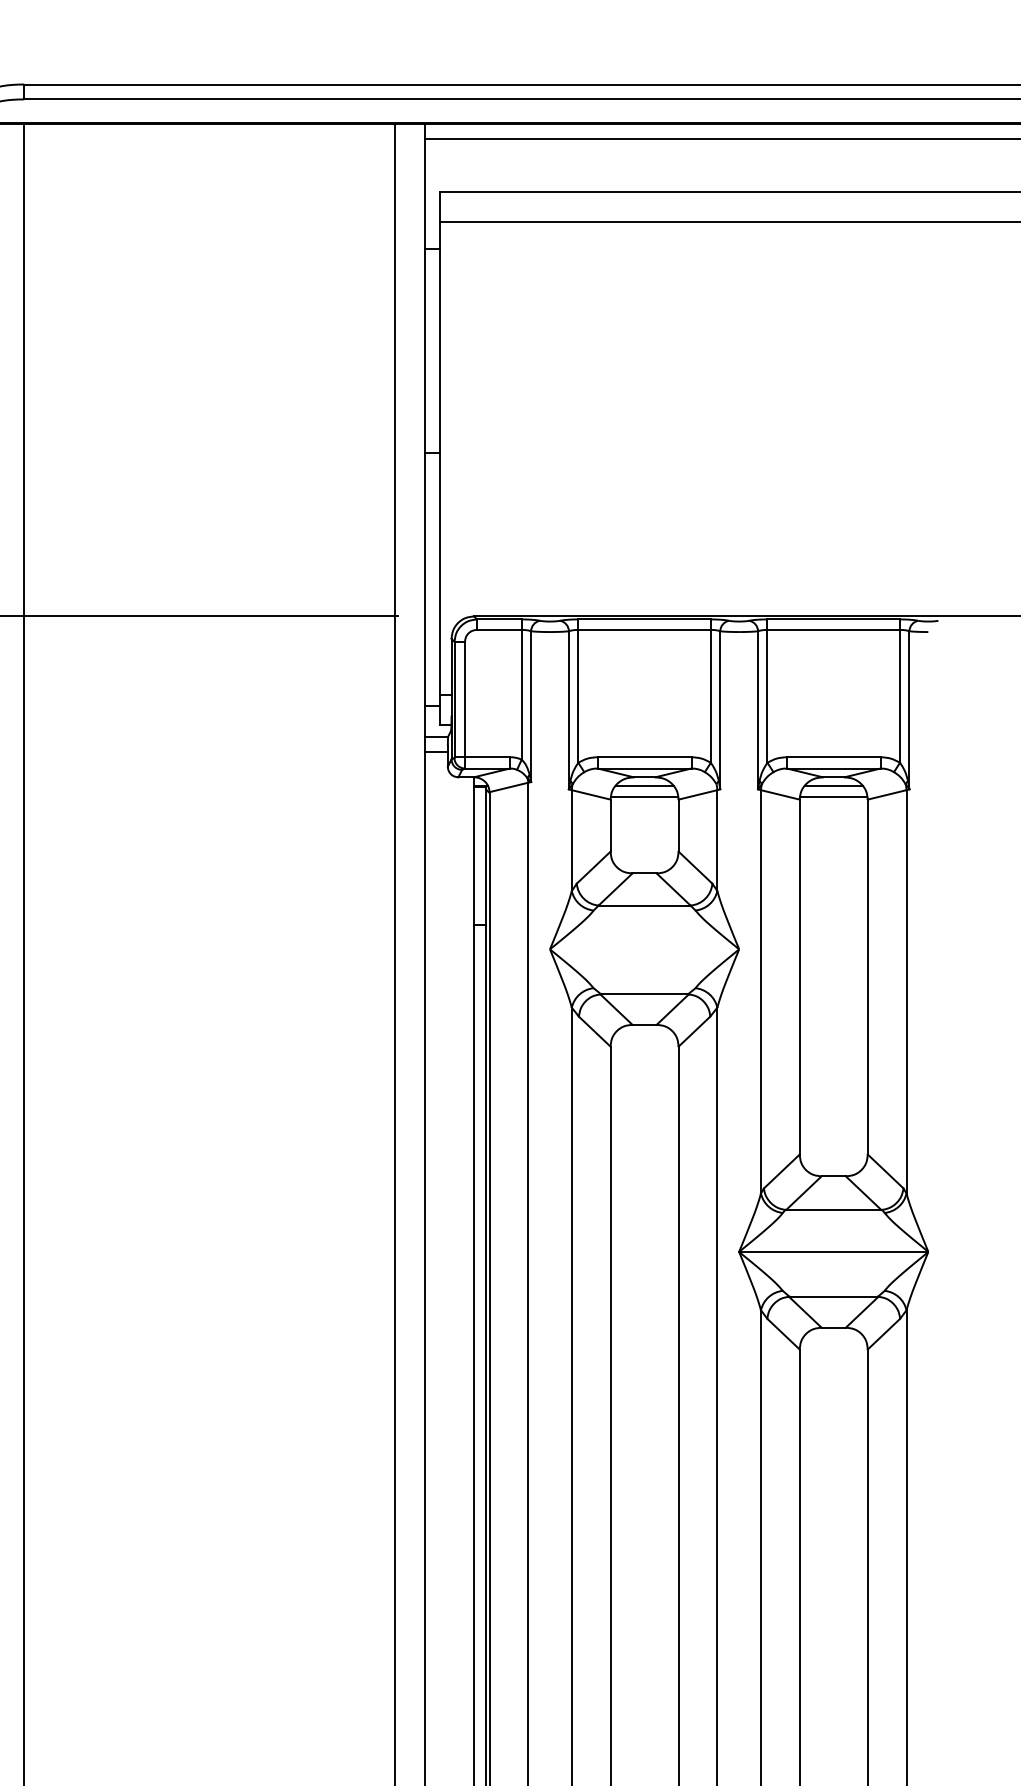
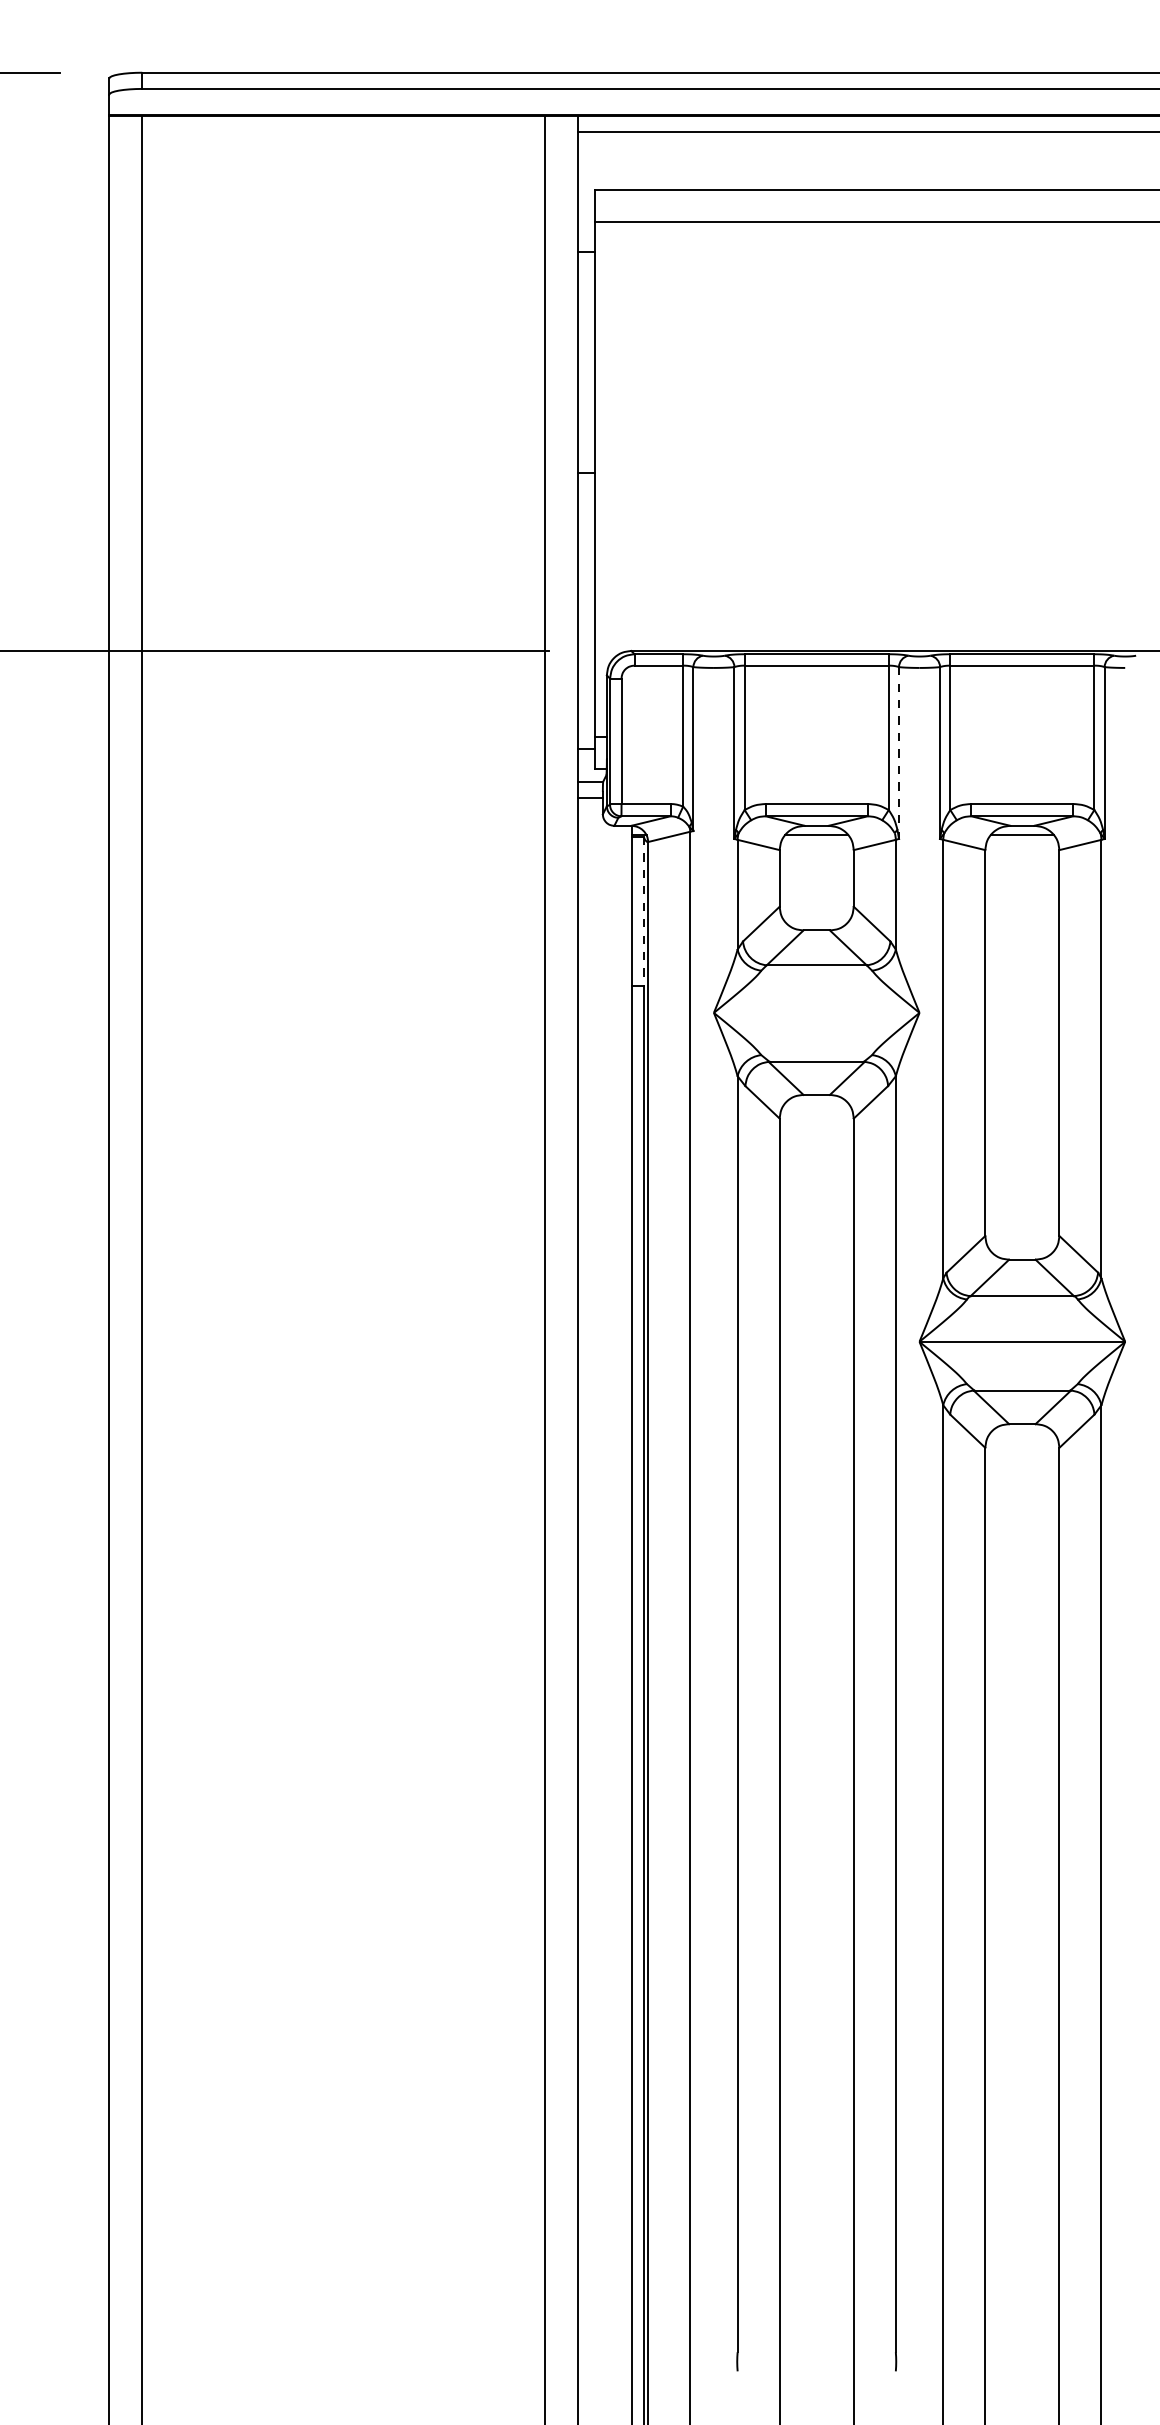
line: (720, 710) -> (899, 753), solid -> dashed
line: (644, 797) -> (816, 847), removed
line: (832, 797) -> (1021, 847), removed
line: (485, 856) -> (643, 911), solid -> dashed

